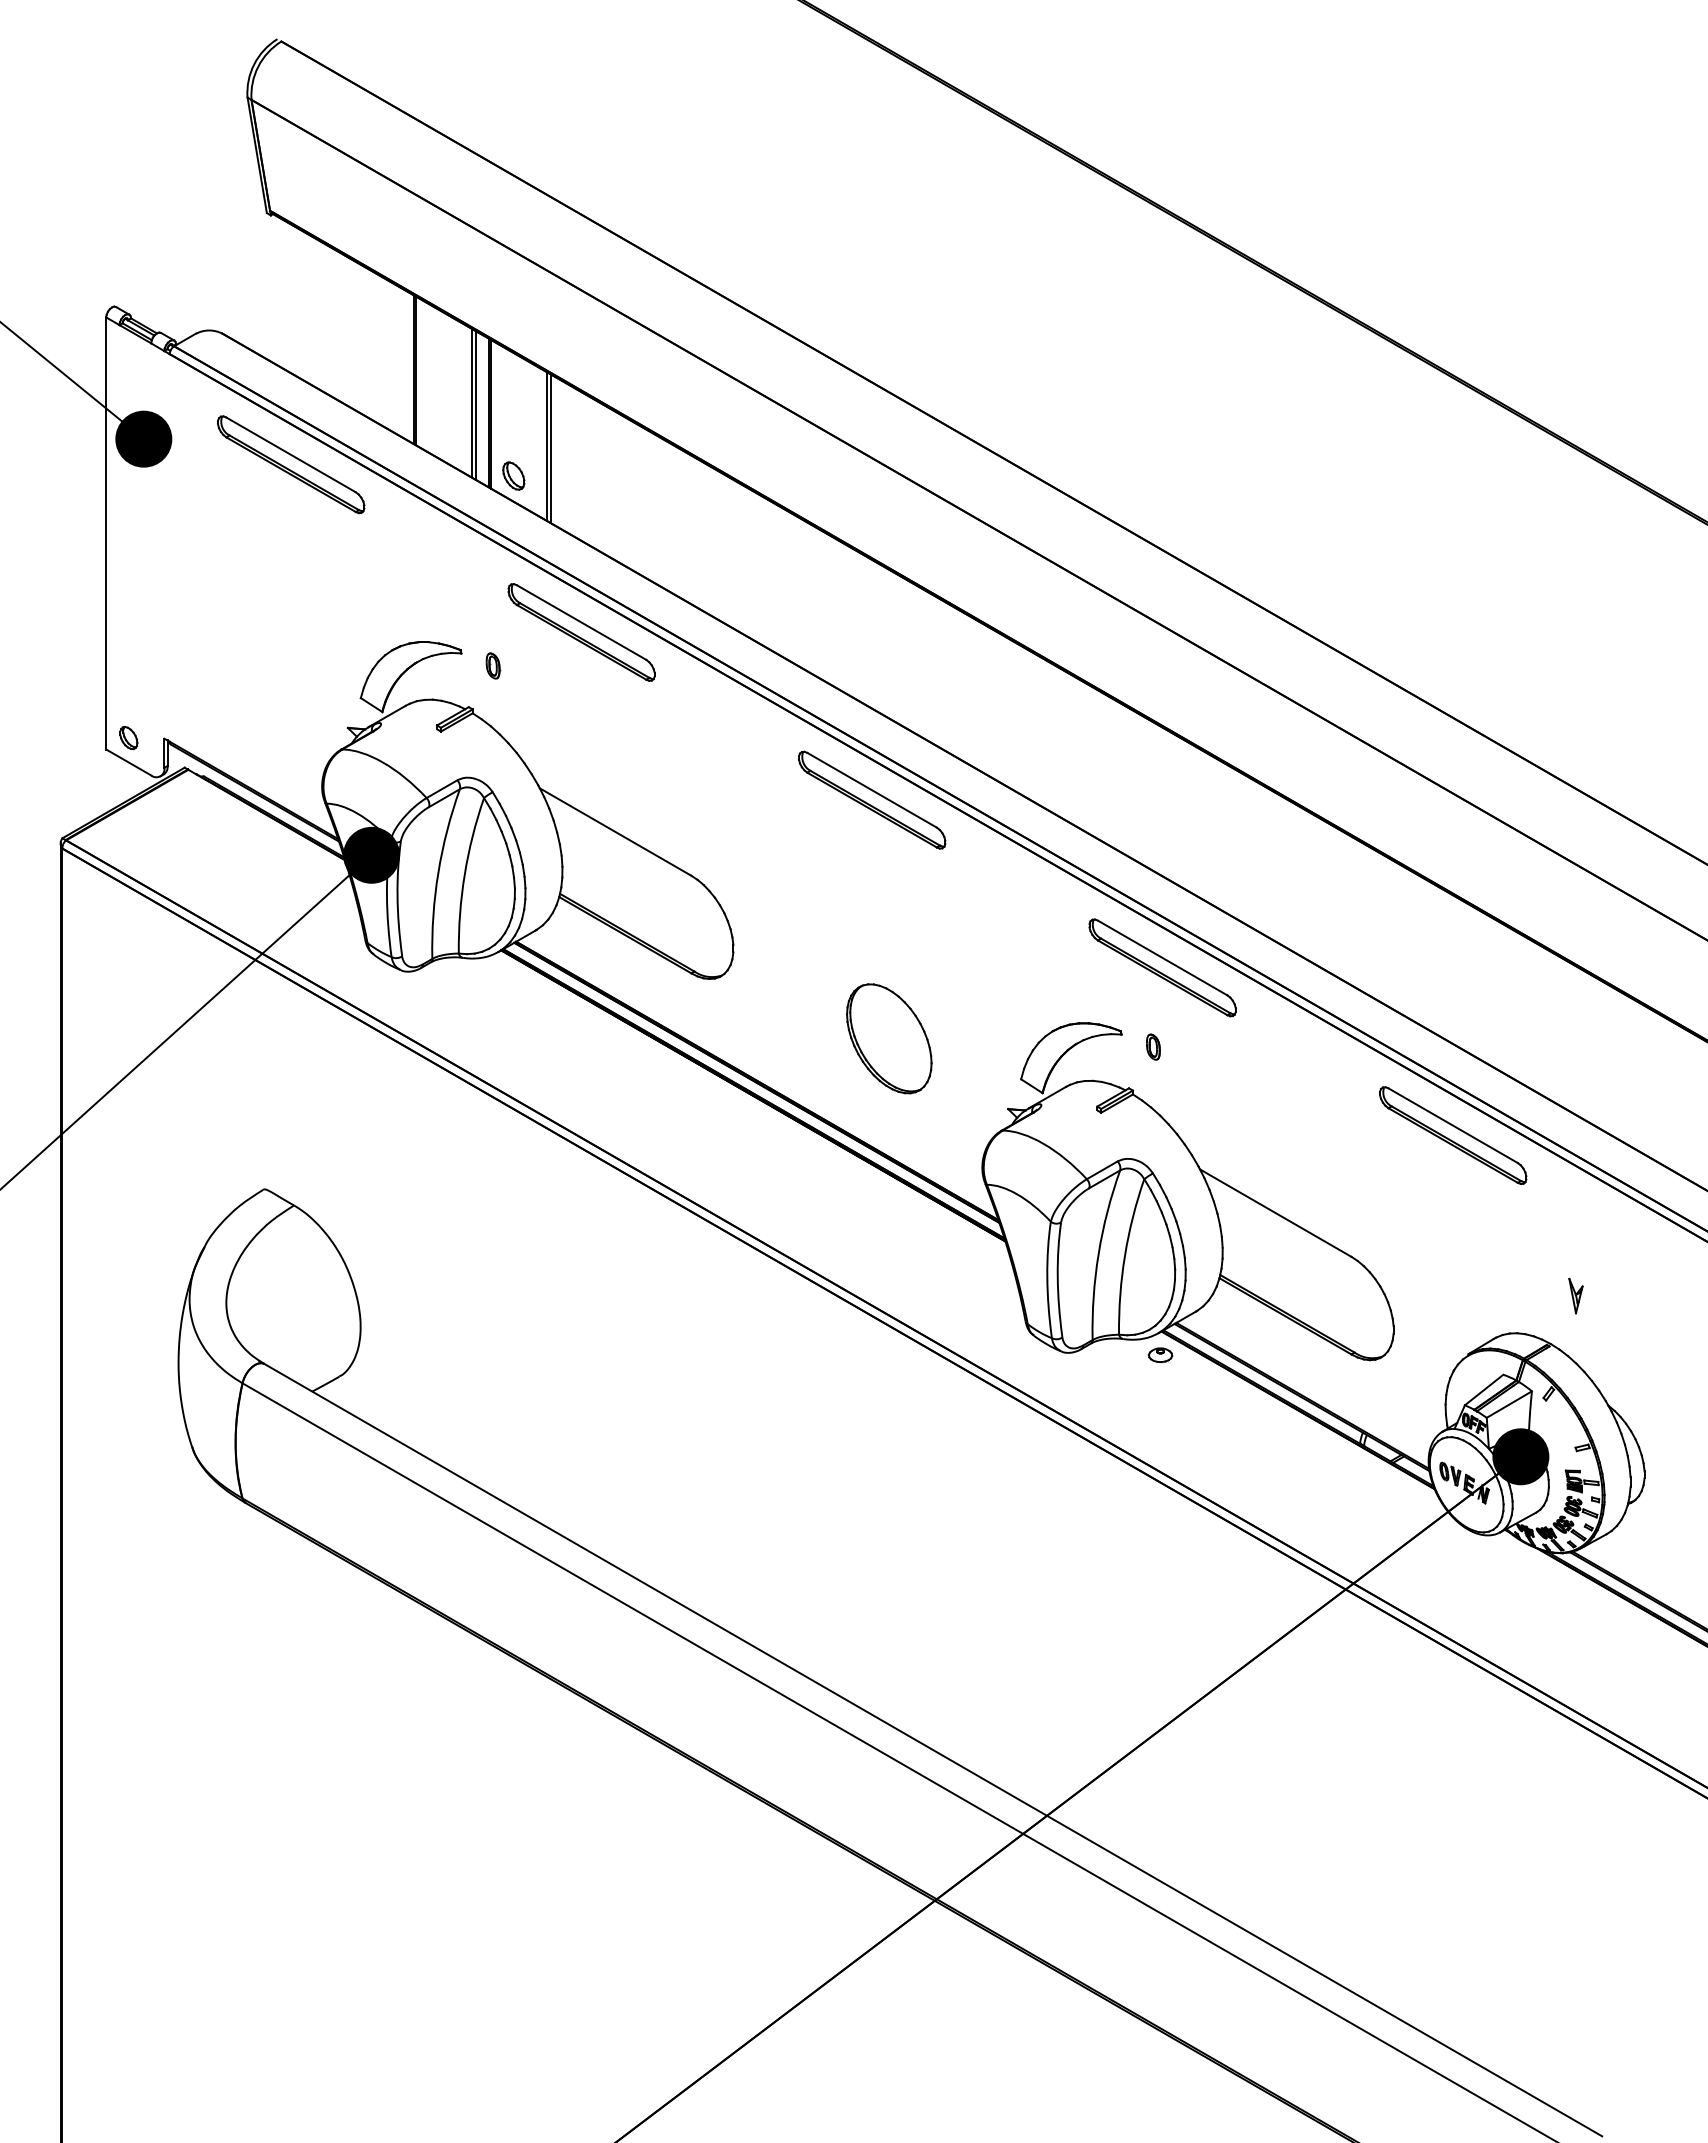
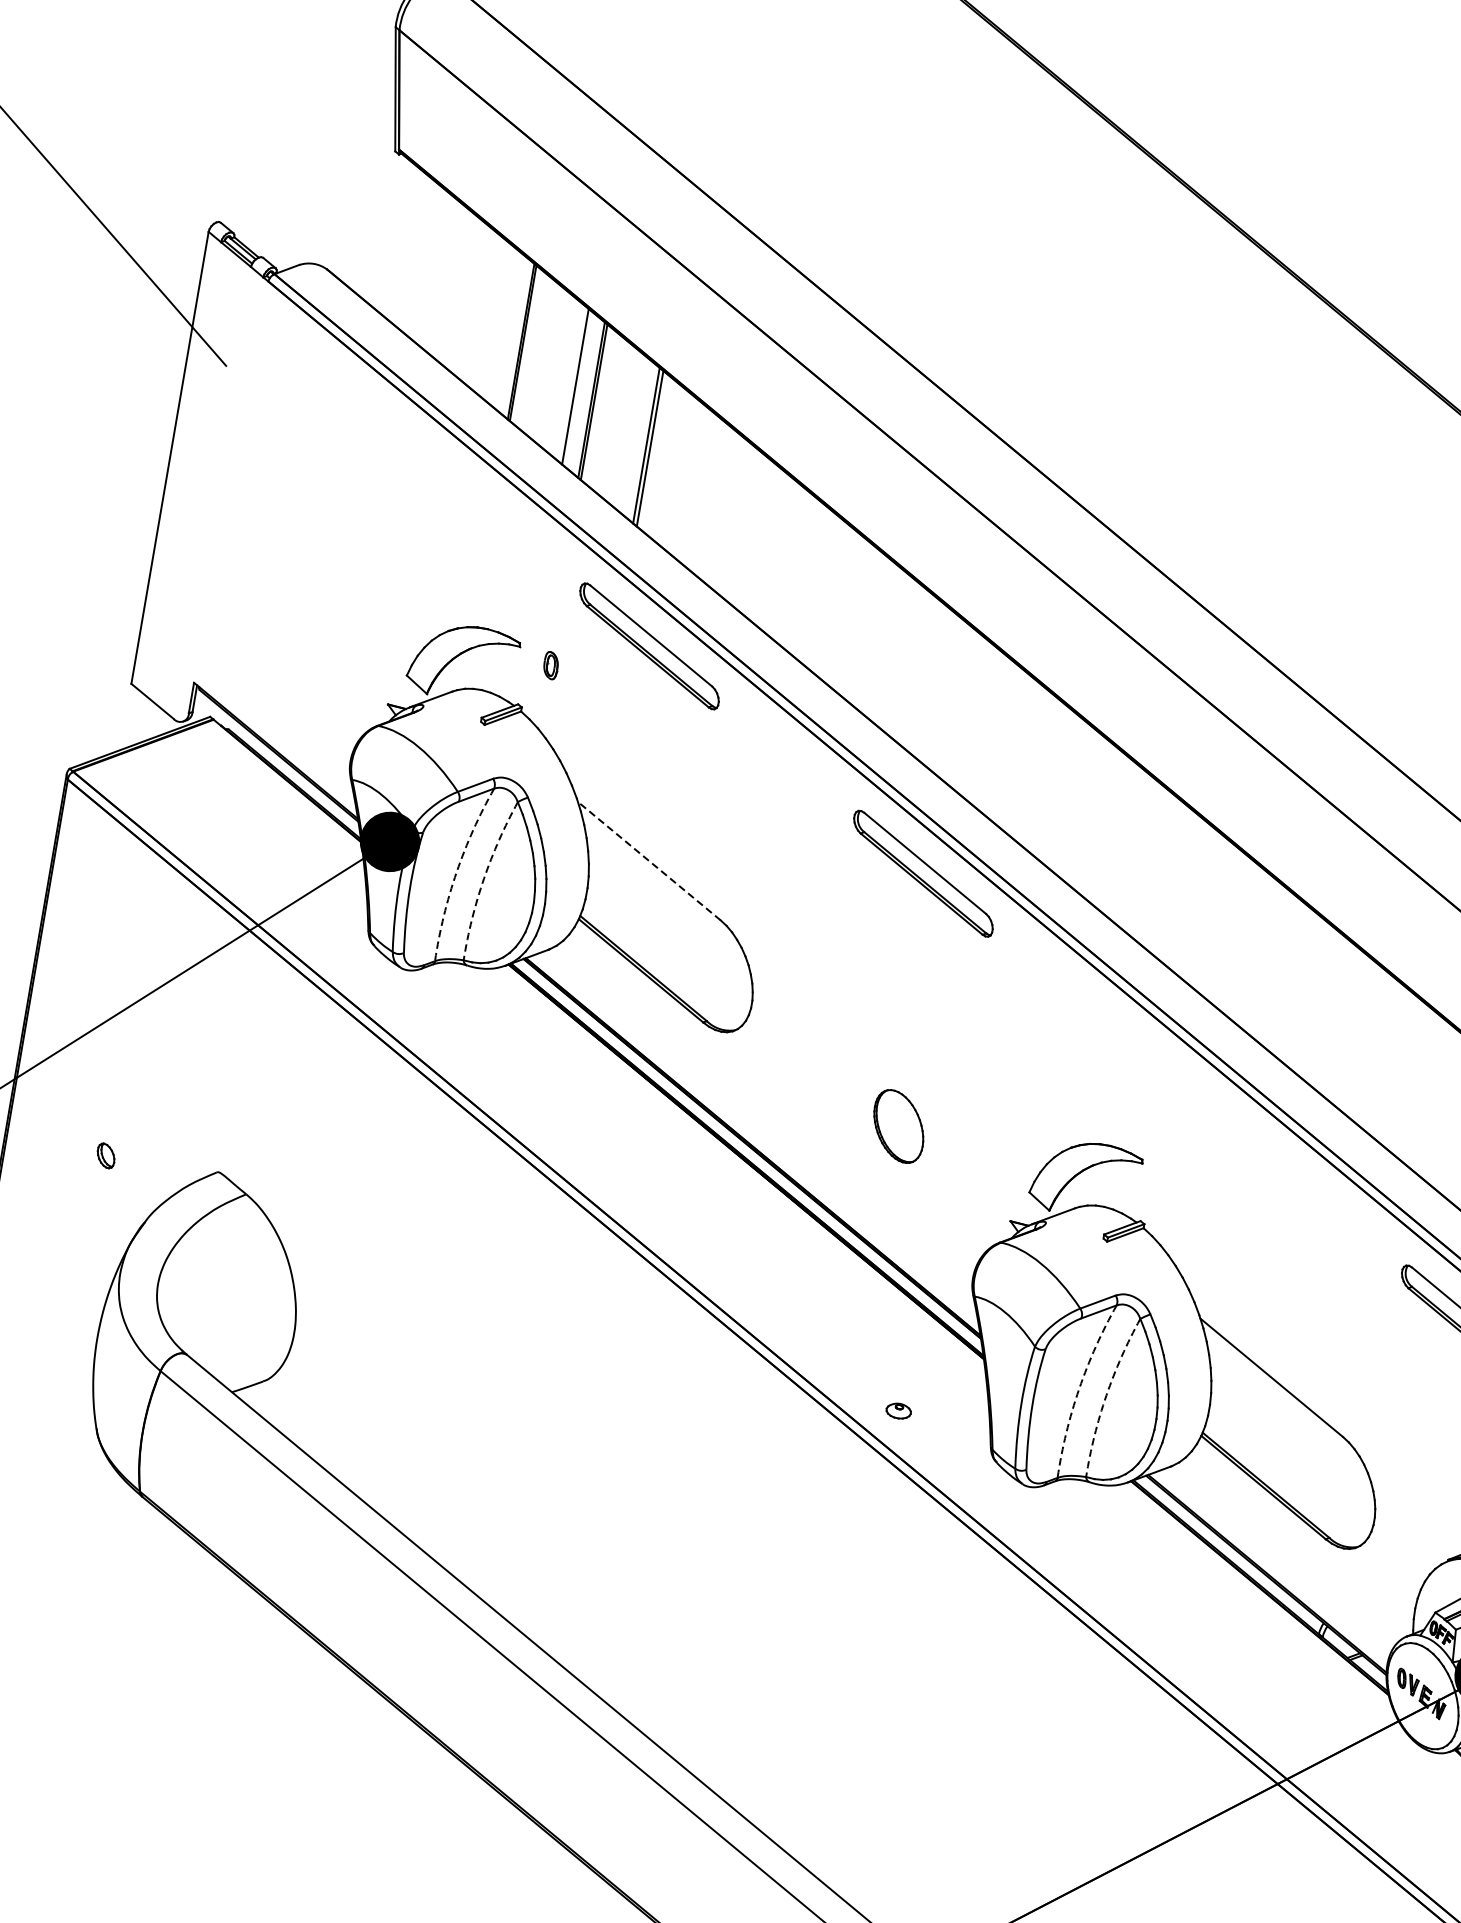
line: (475, 404) -> (579, 388), removed
fill: (143, 438) -> (225, 365), removed
part: (291, 464) -> (376, 418), removed
part: (513, 475) -> (606, 470), removed
part: (128, 737) -> (105, 1155), moved
line: (615, 831) -> (649, 860), solid -> dashed
arc: (438, 872) -> (456, 871), solid -> dashed
arc: (464, 874) -> (483, 878), solid -> dashed
part: (1162, 967) -> (1197, 1100), removed
part: (889, 1038) -> (898, 1126), size x0.6
part: (1153, 1046) -> (1173, 1181), removed
arc: (1098, 1253) -> (1079, 1388), solid -> dashed
arc: (1124, 1255) -> (1106, 1395), solid -> dashed
part: (1160, 1355) -> (898, 1411), moved

